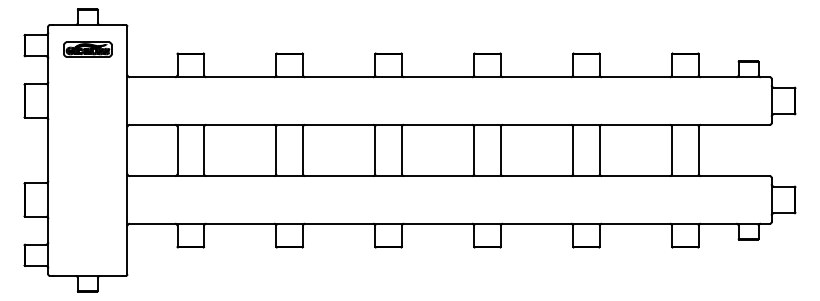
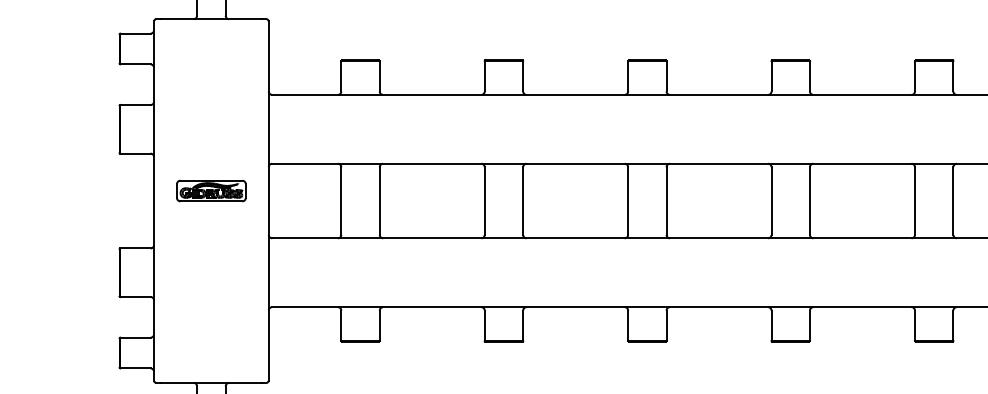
part: (87, 49) -> (210, 190), moved

